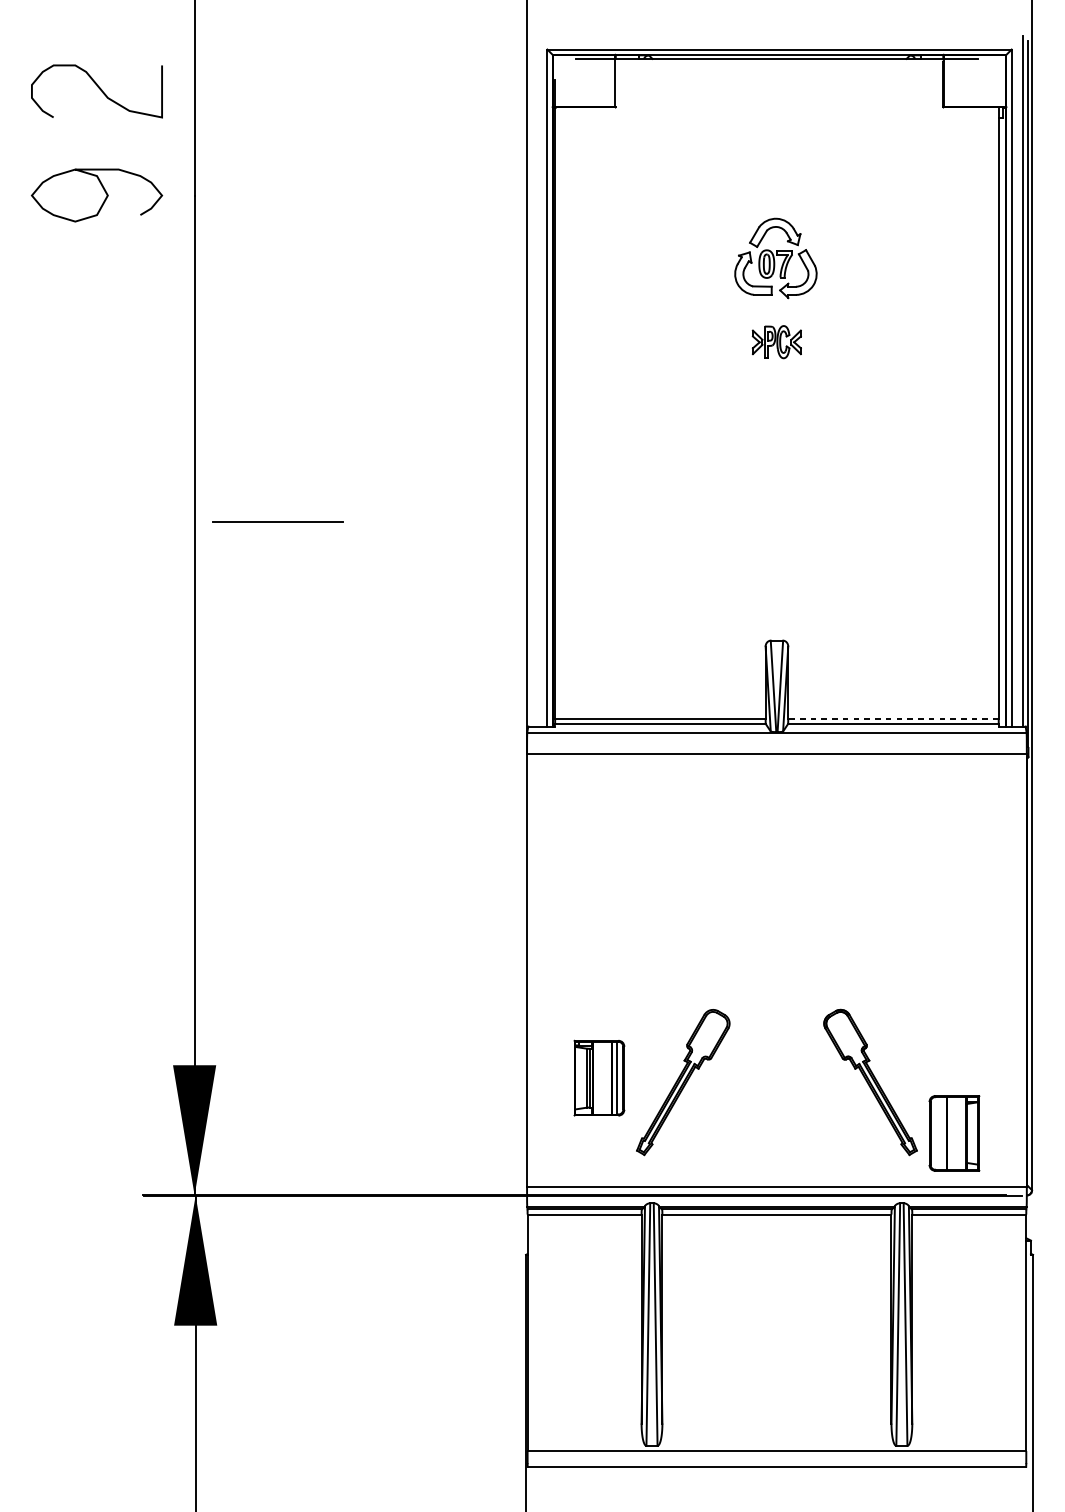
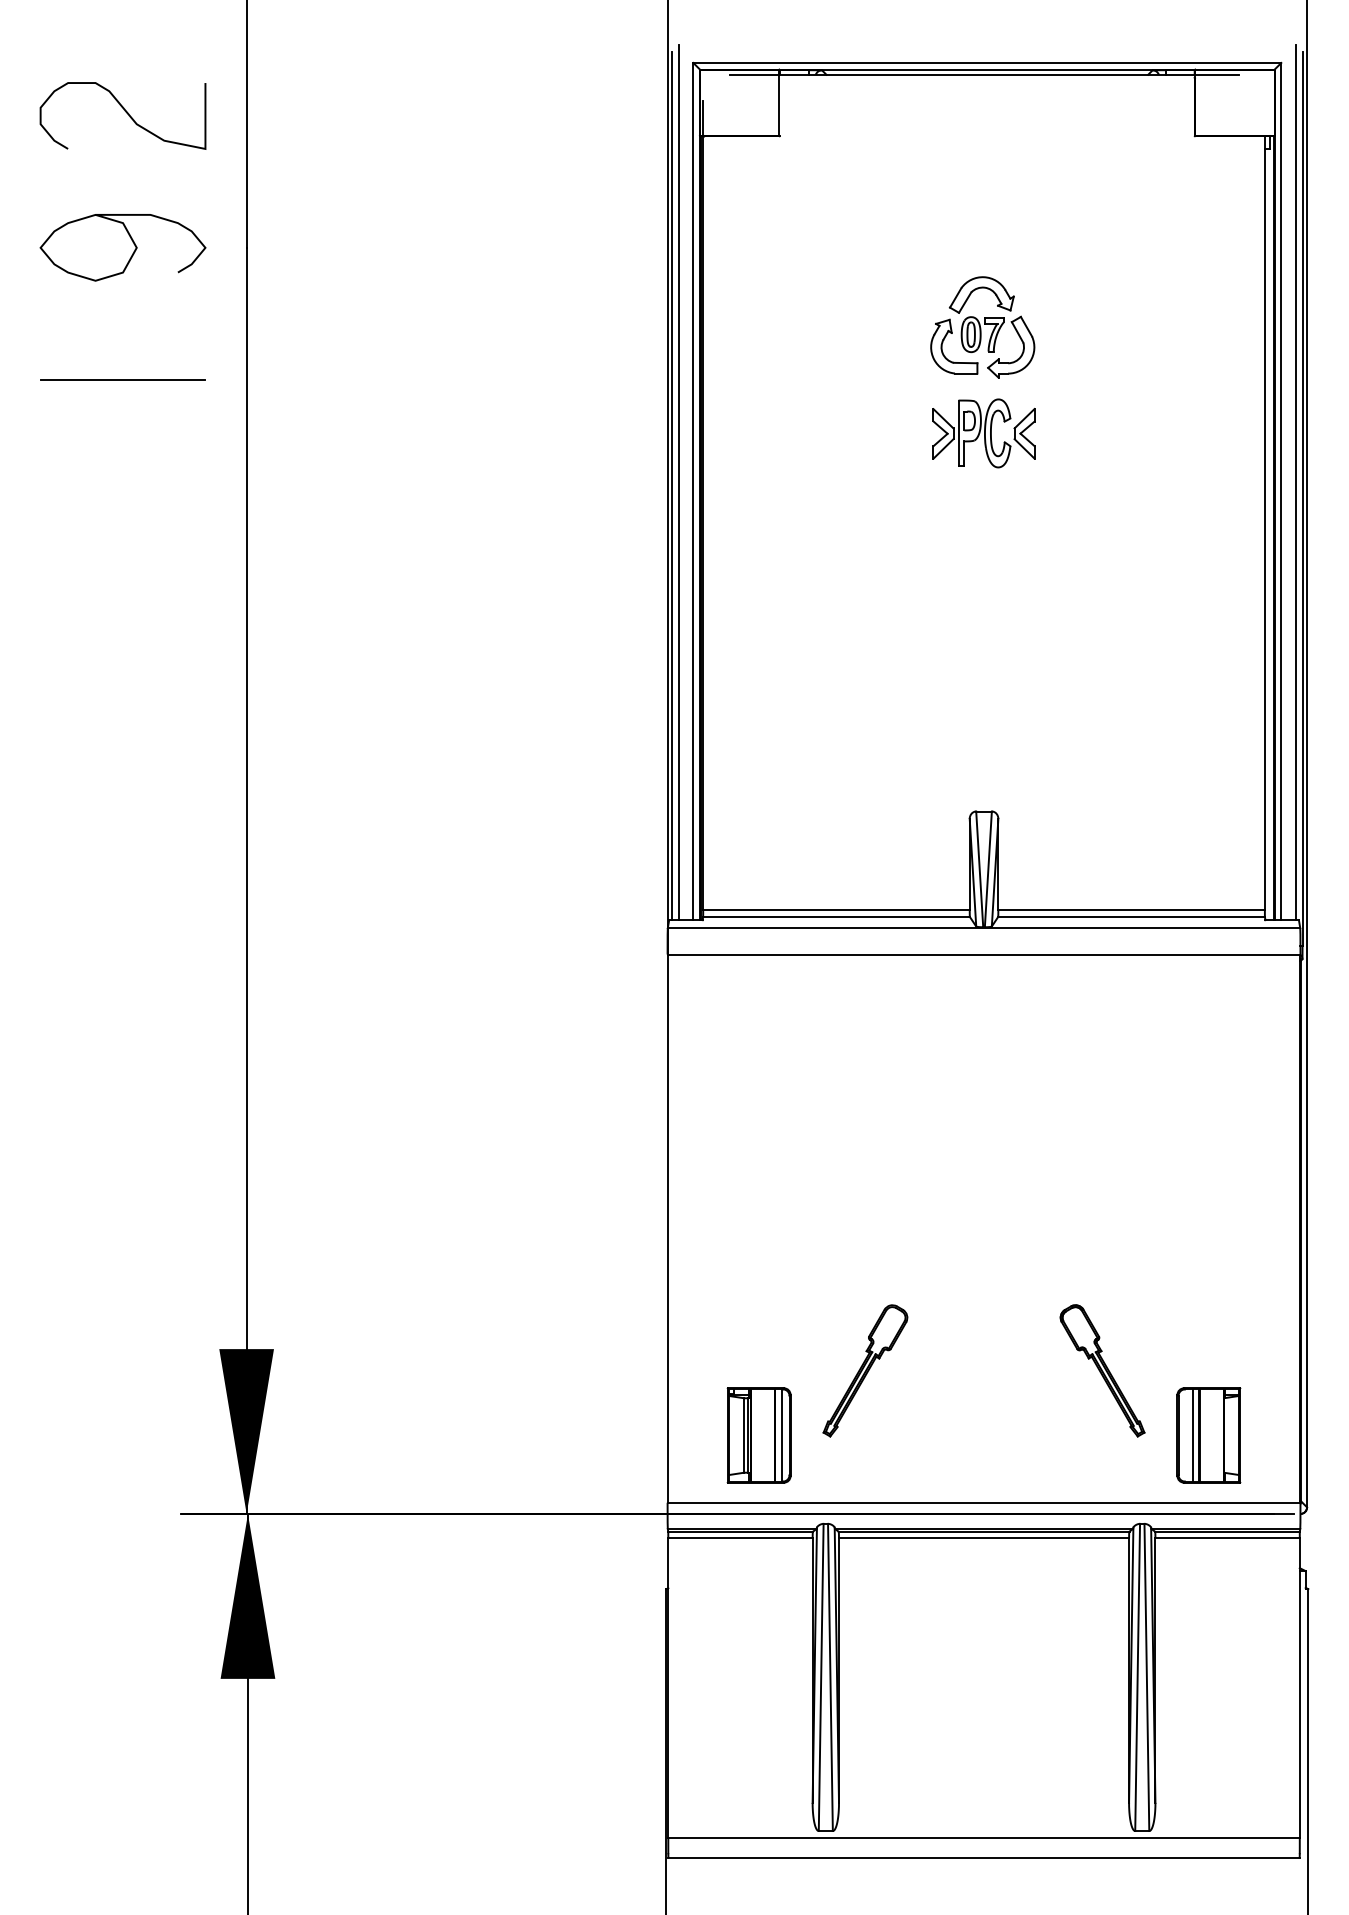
part: (776, 342) -> (983, 433), size x1.67
line: (535, 380) -> (678, 482), added
line: (530, 383) -> (672, 485), added
line: (277, 522) -> (122, 379), moved
line: (893, 718) -> (1131, 910), dashed -> solid
part: (598, 1078) -> (758, 1435), moved
part: (683, 1082) -> (865, 1370), size x0.71
part: (870, 1082) -> (1102, 1370), size x0.71
line: (941, 1133) -> (1192, 1435), added

